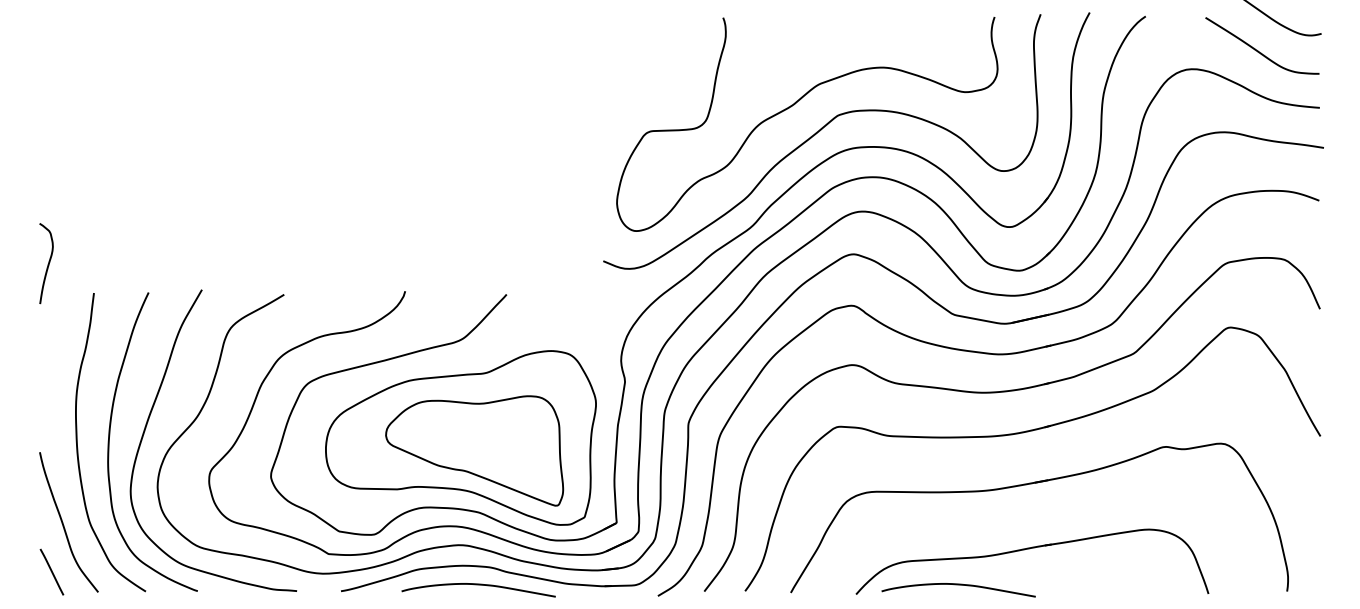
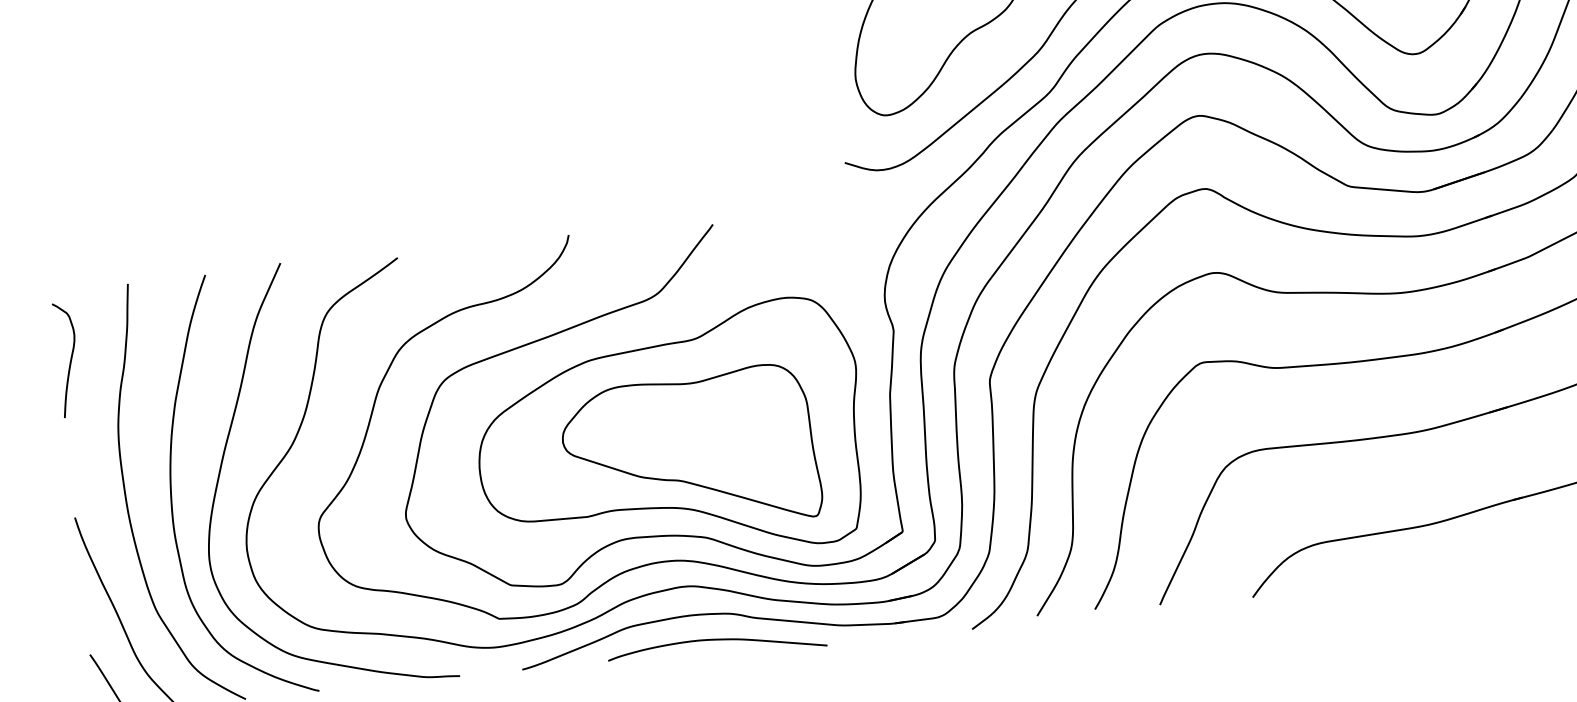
curve: (47, 264) -> (69, 360), moved
curve: (958, 585) -> (1396, 569), removed

